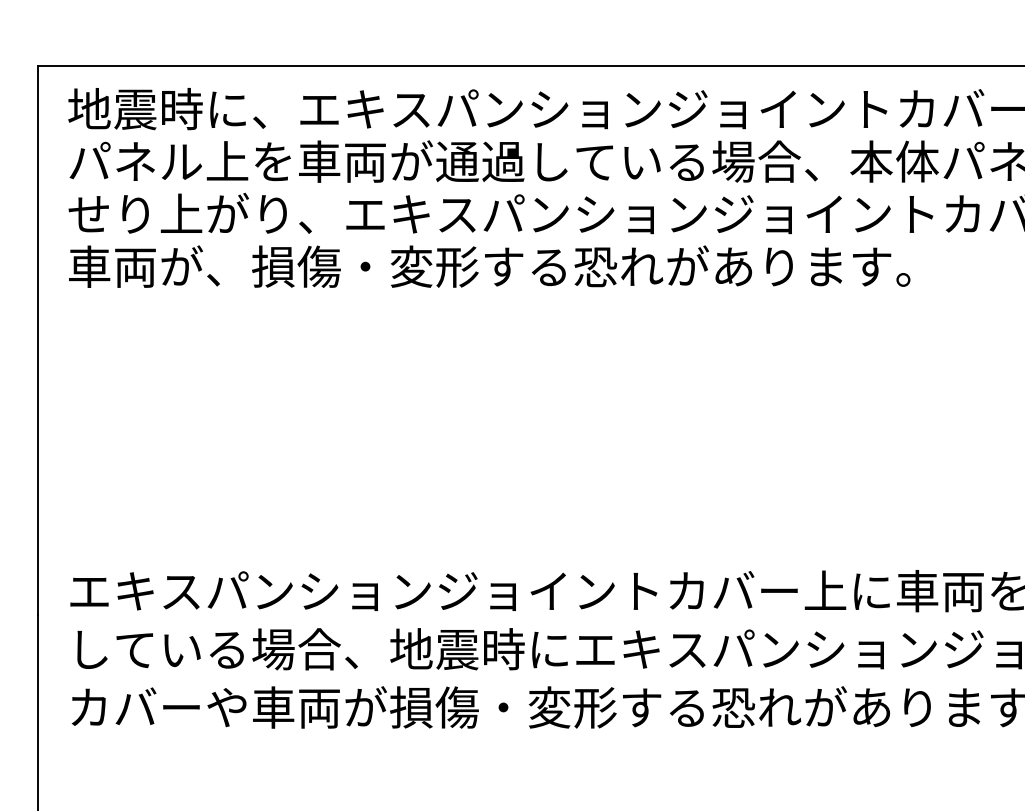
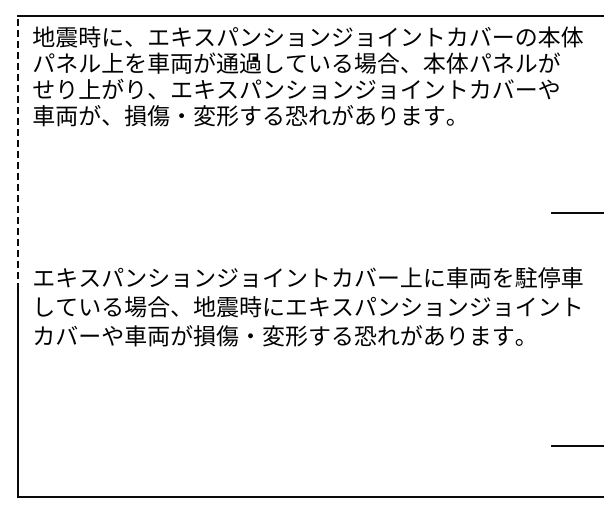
line: (38, 340) -> (18, 152), solid -> dashed

